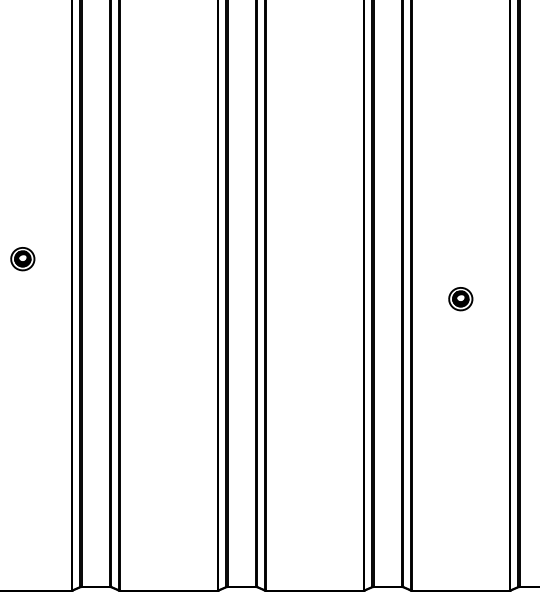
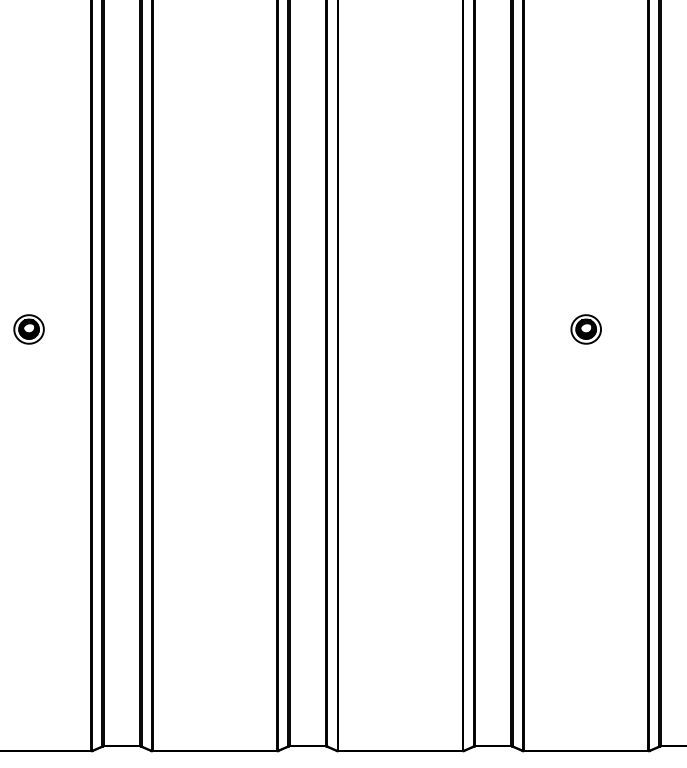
part: (460, 299) -> (585, 329), moved

